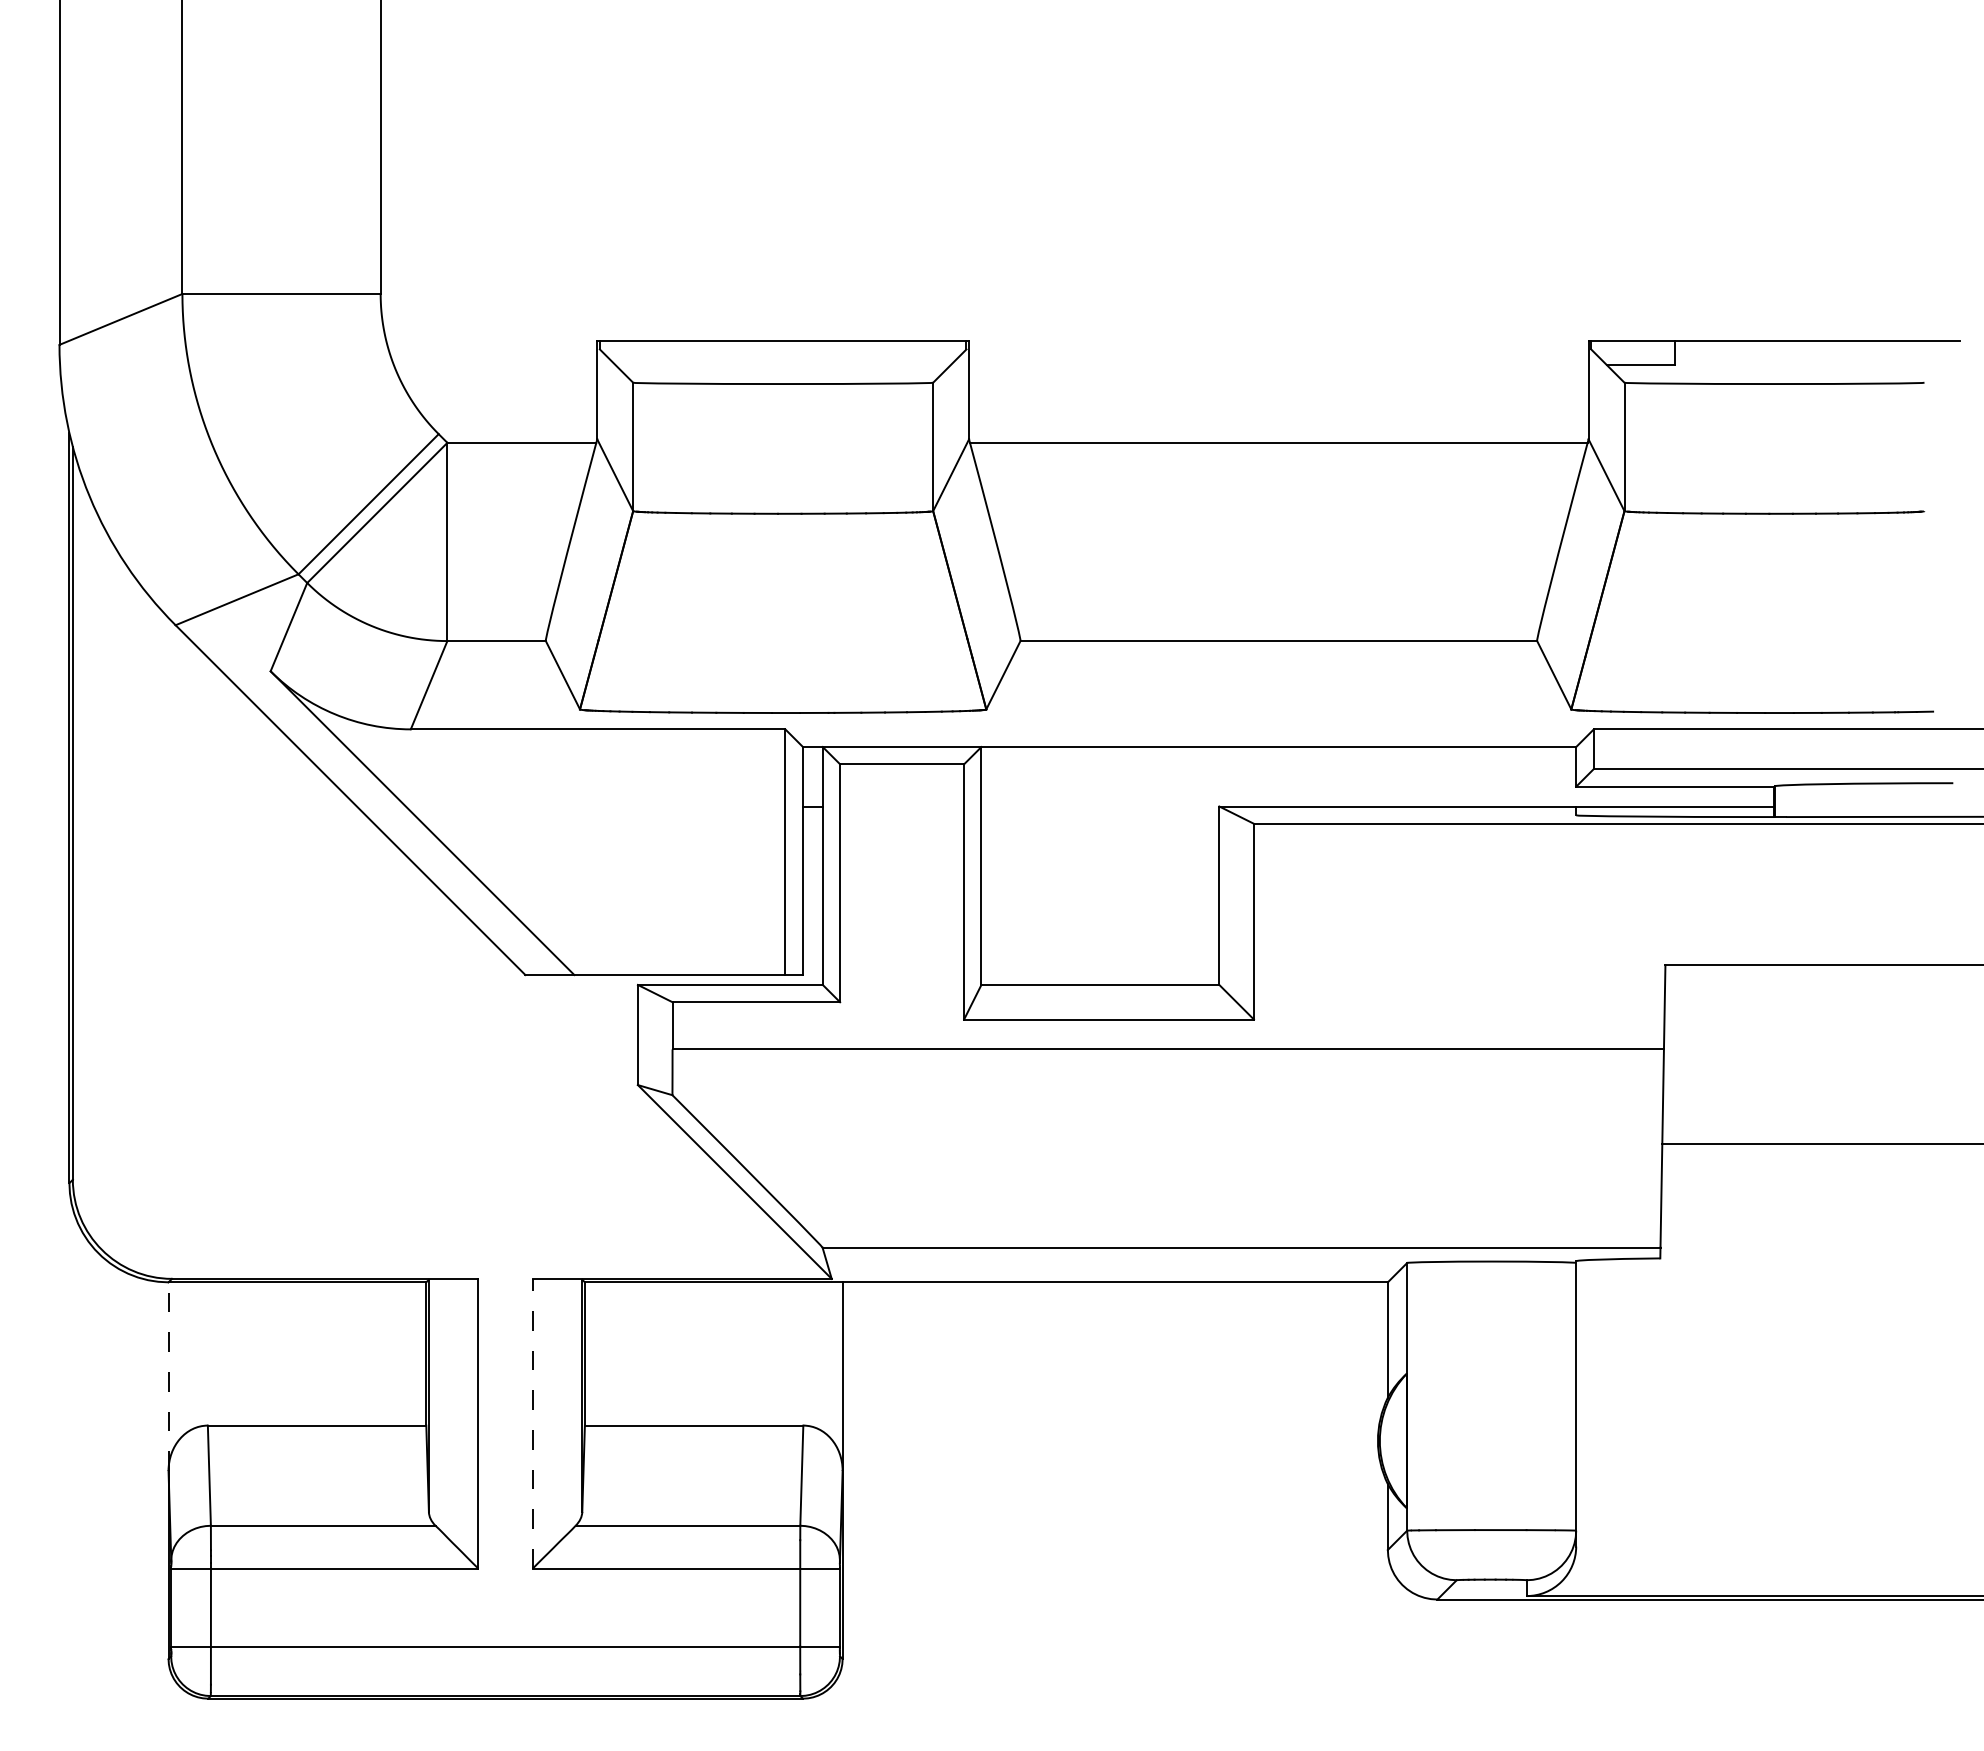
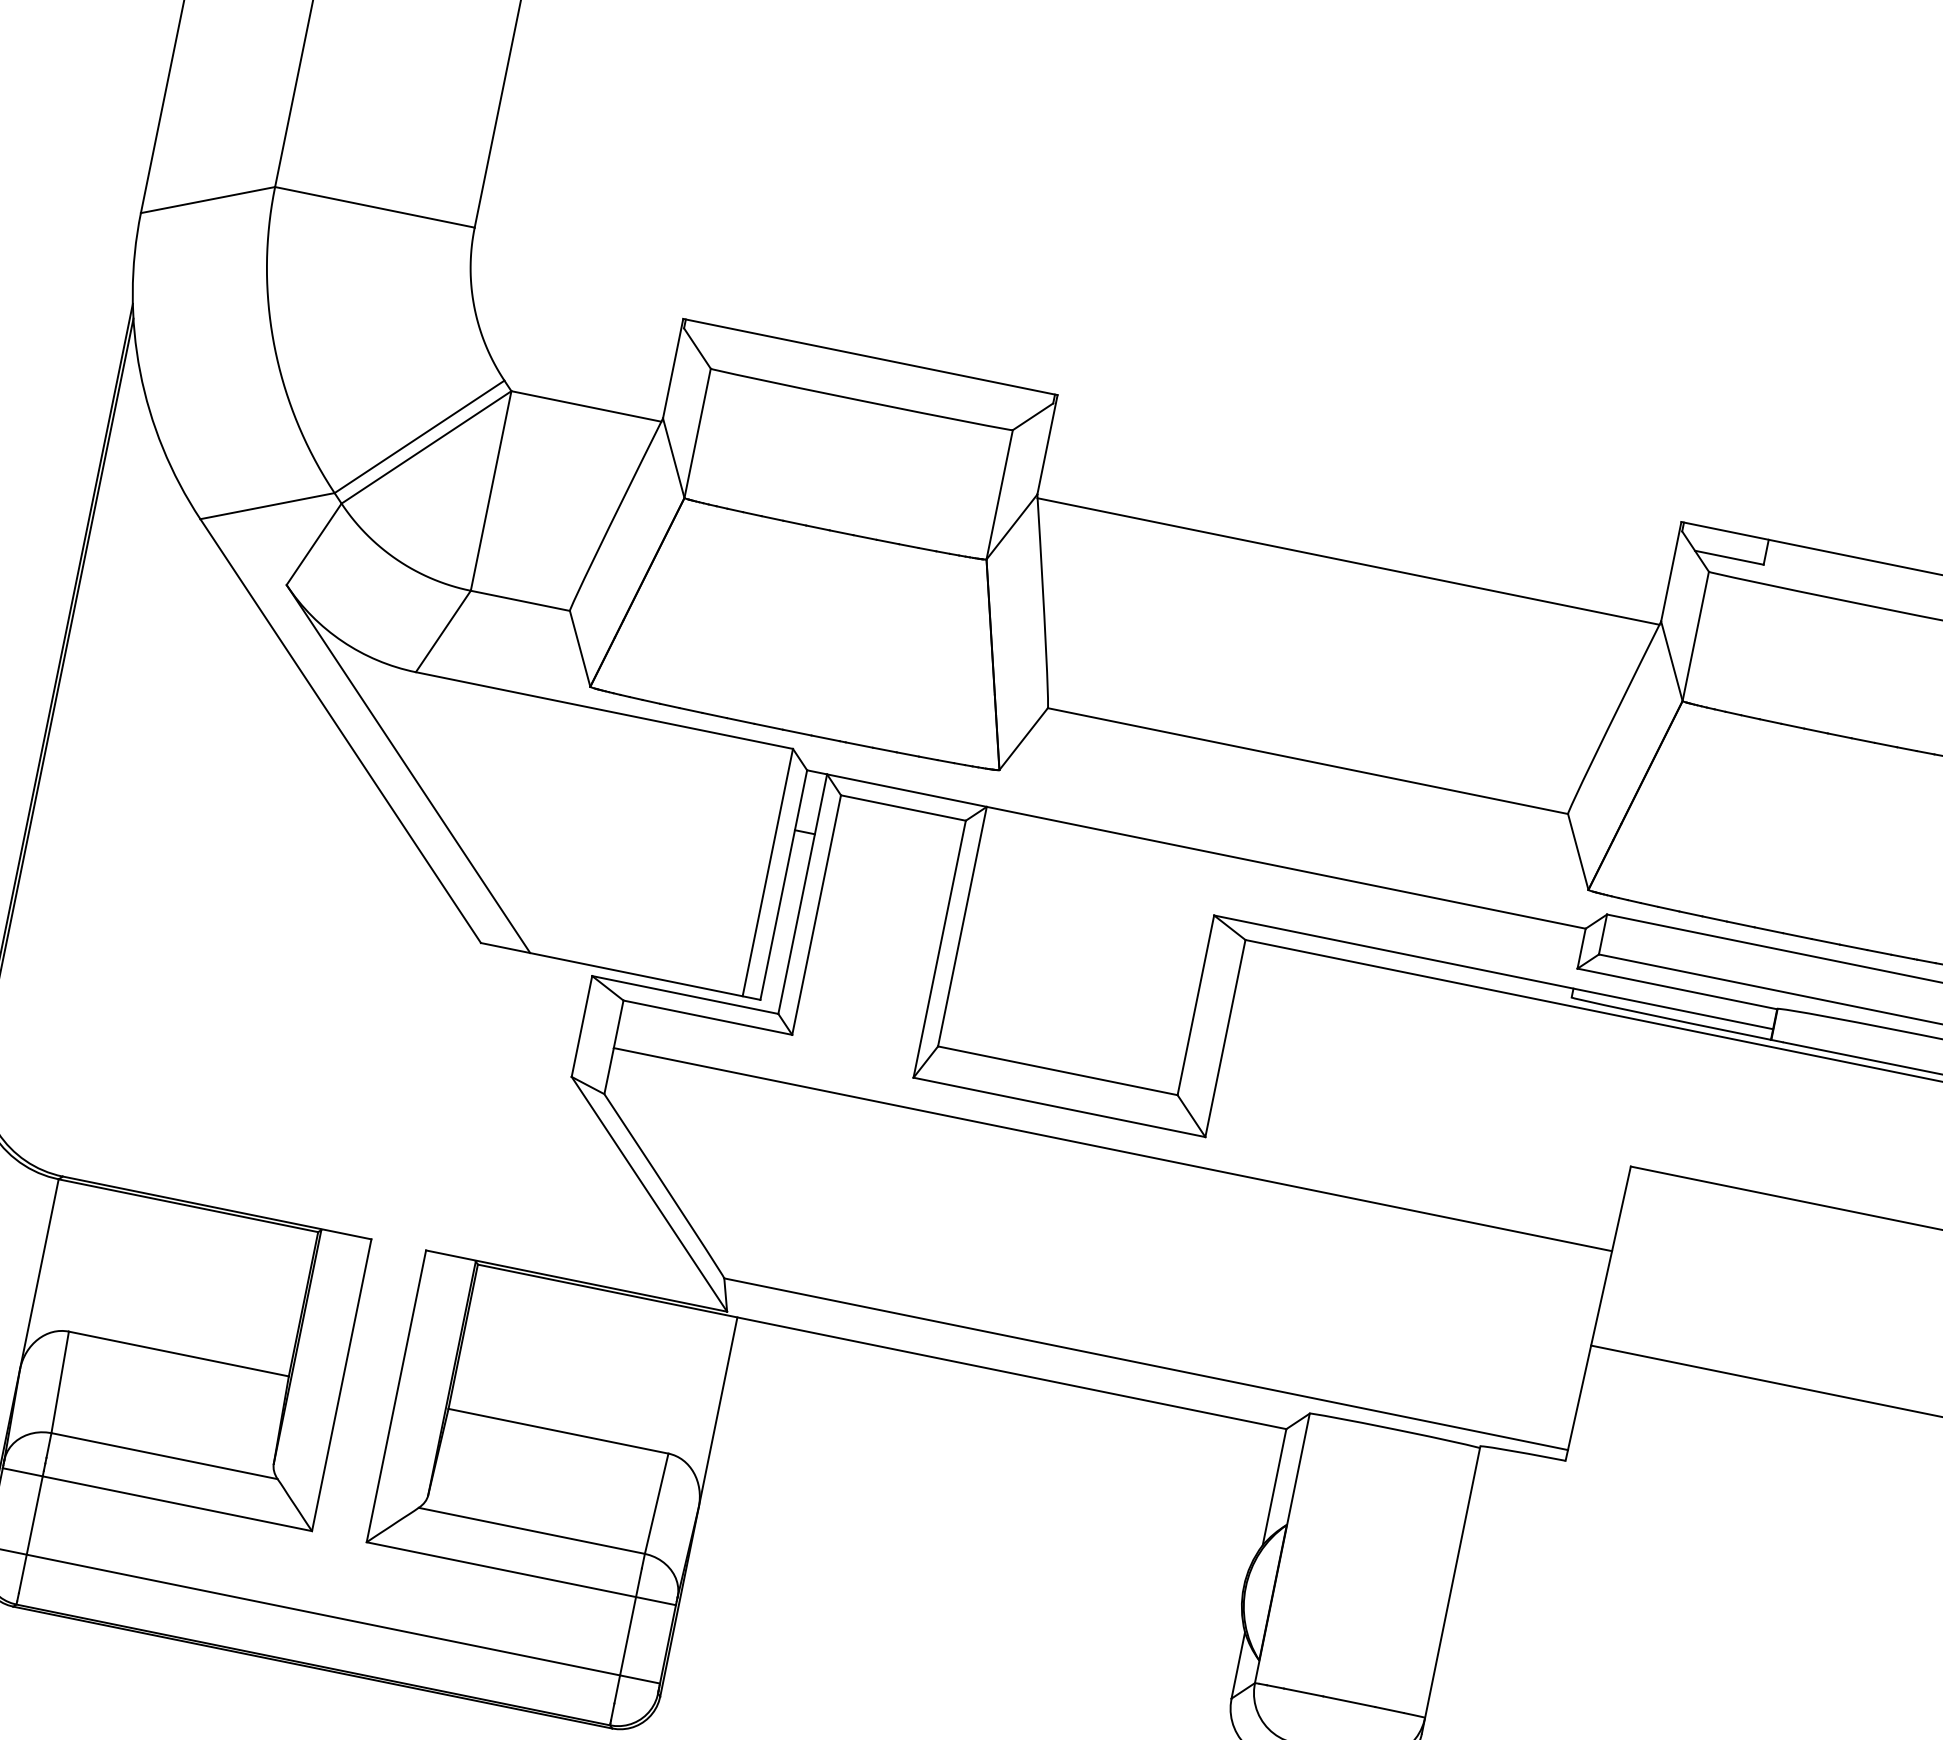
line: (168, 1376) -> (39, 1274), dashed -> solid
line: (532, 1423) -> (396, 1396), dashed -> solid

